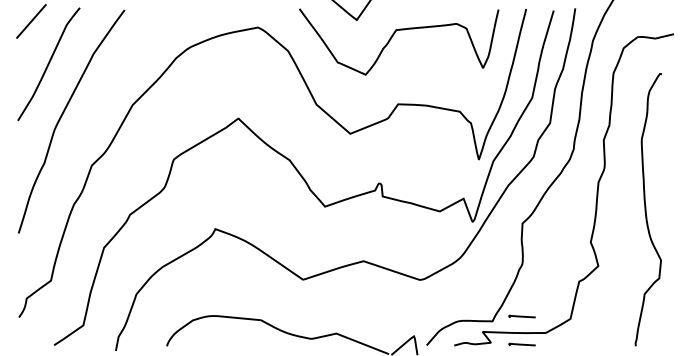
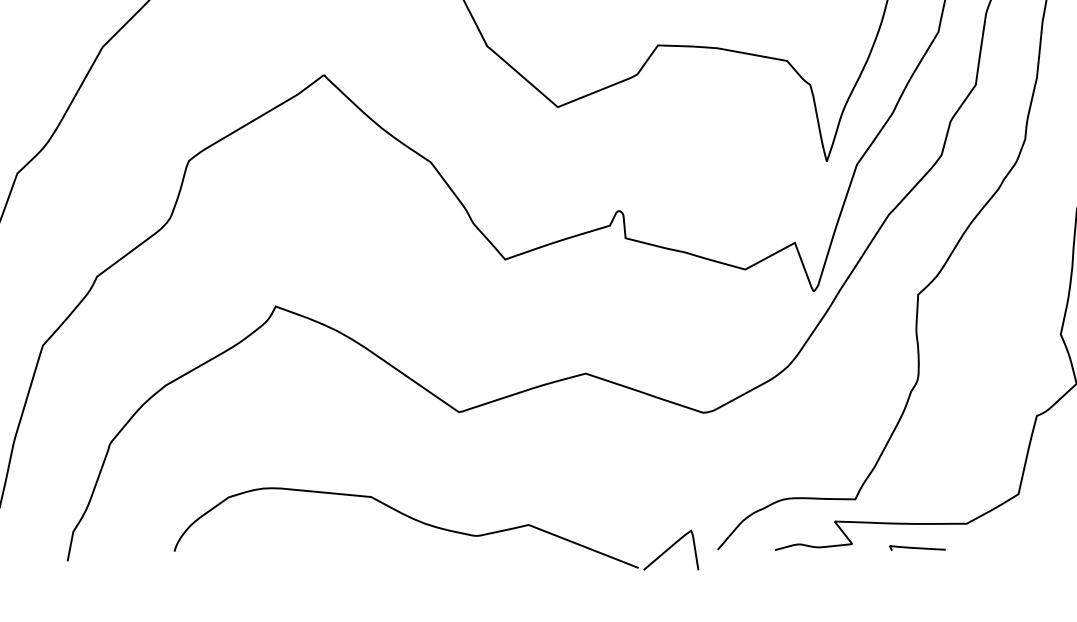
curve: (521, 316) -> (915, 489), removed

